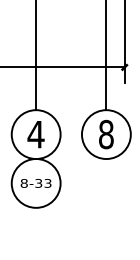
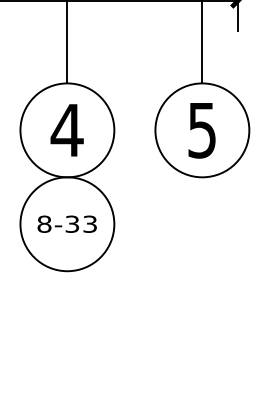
text: (106, 134) -> (202, 130), 8 -> 5

